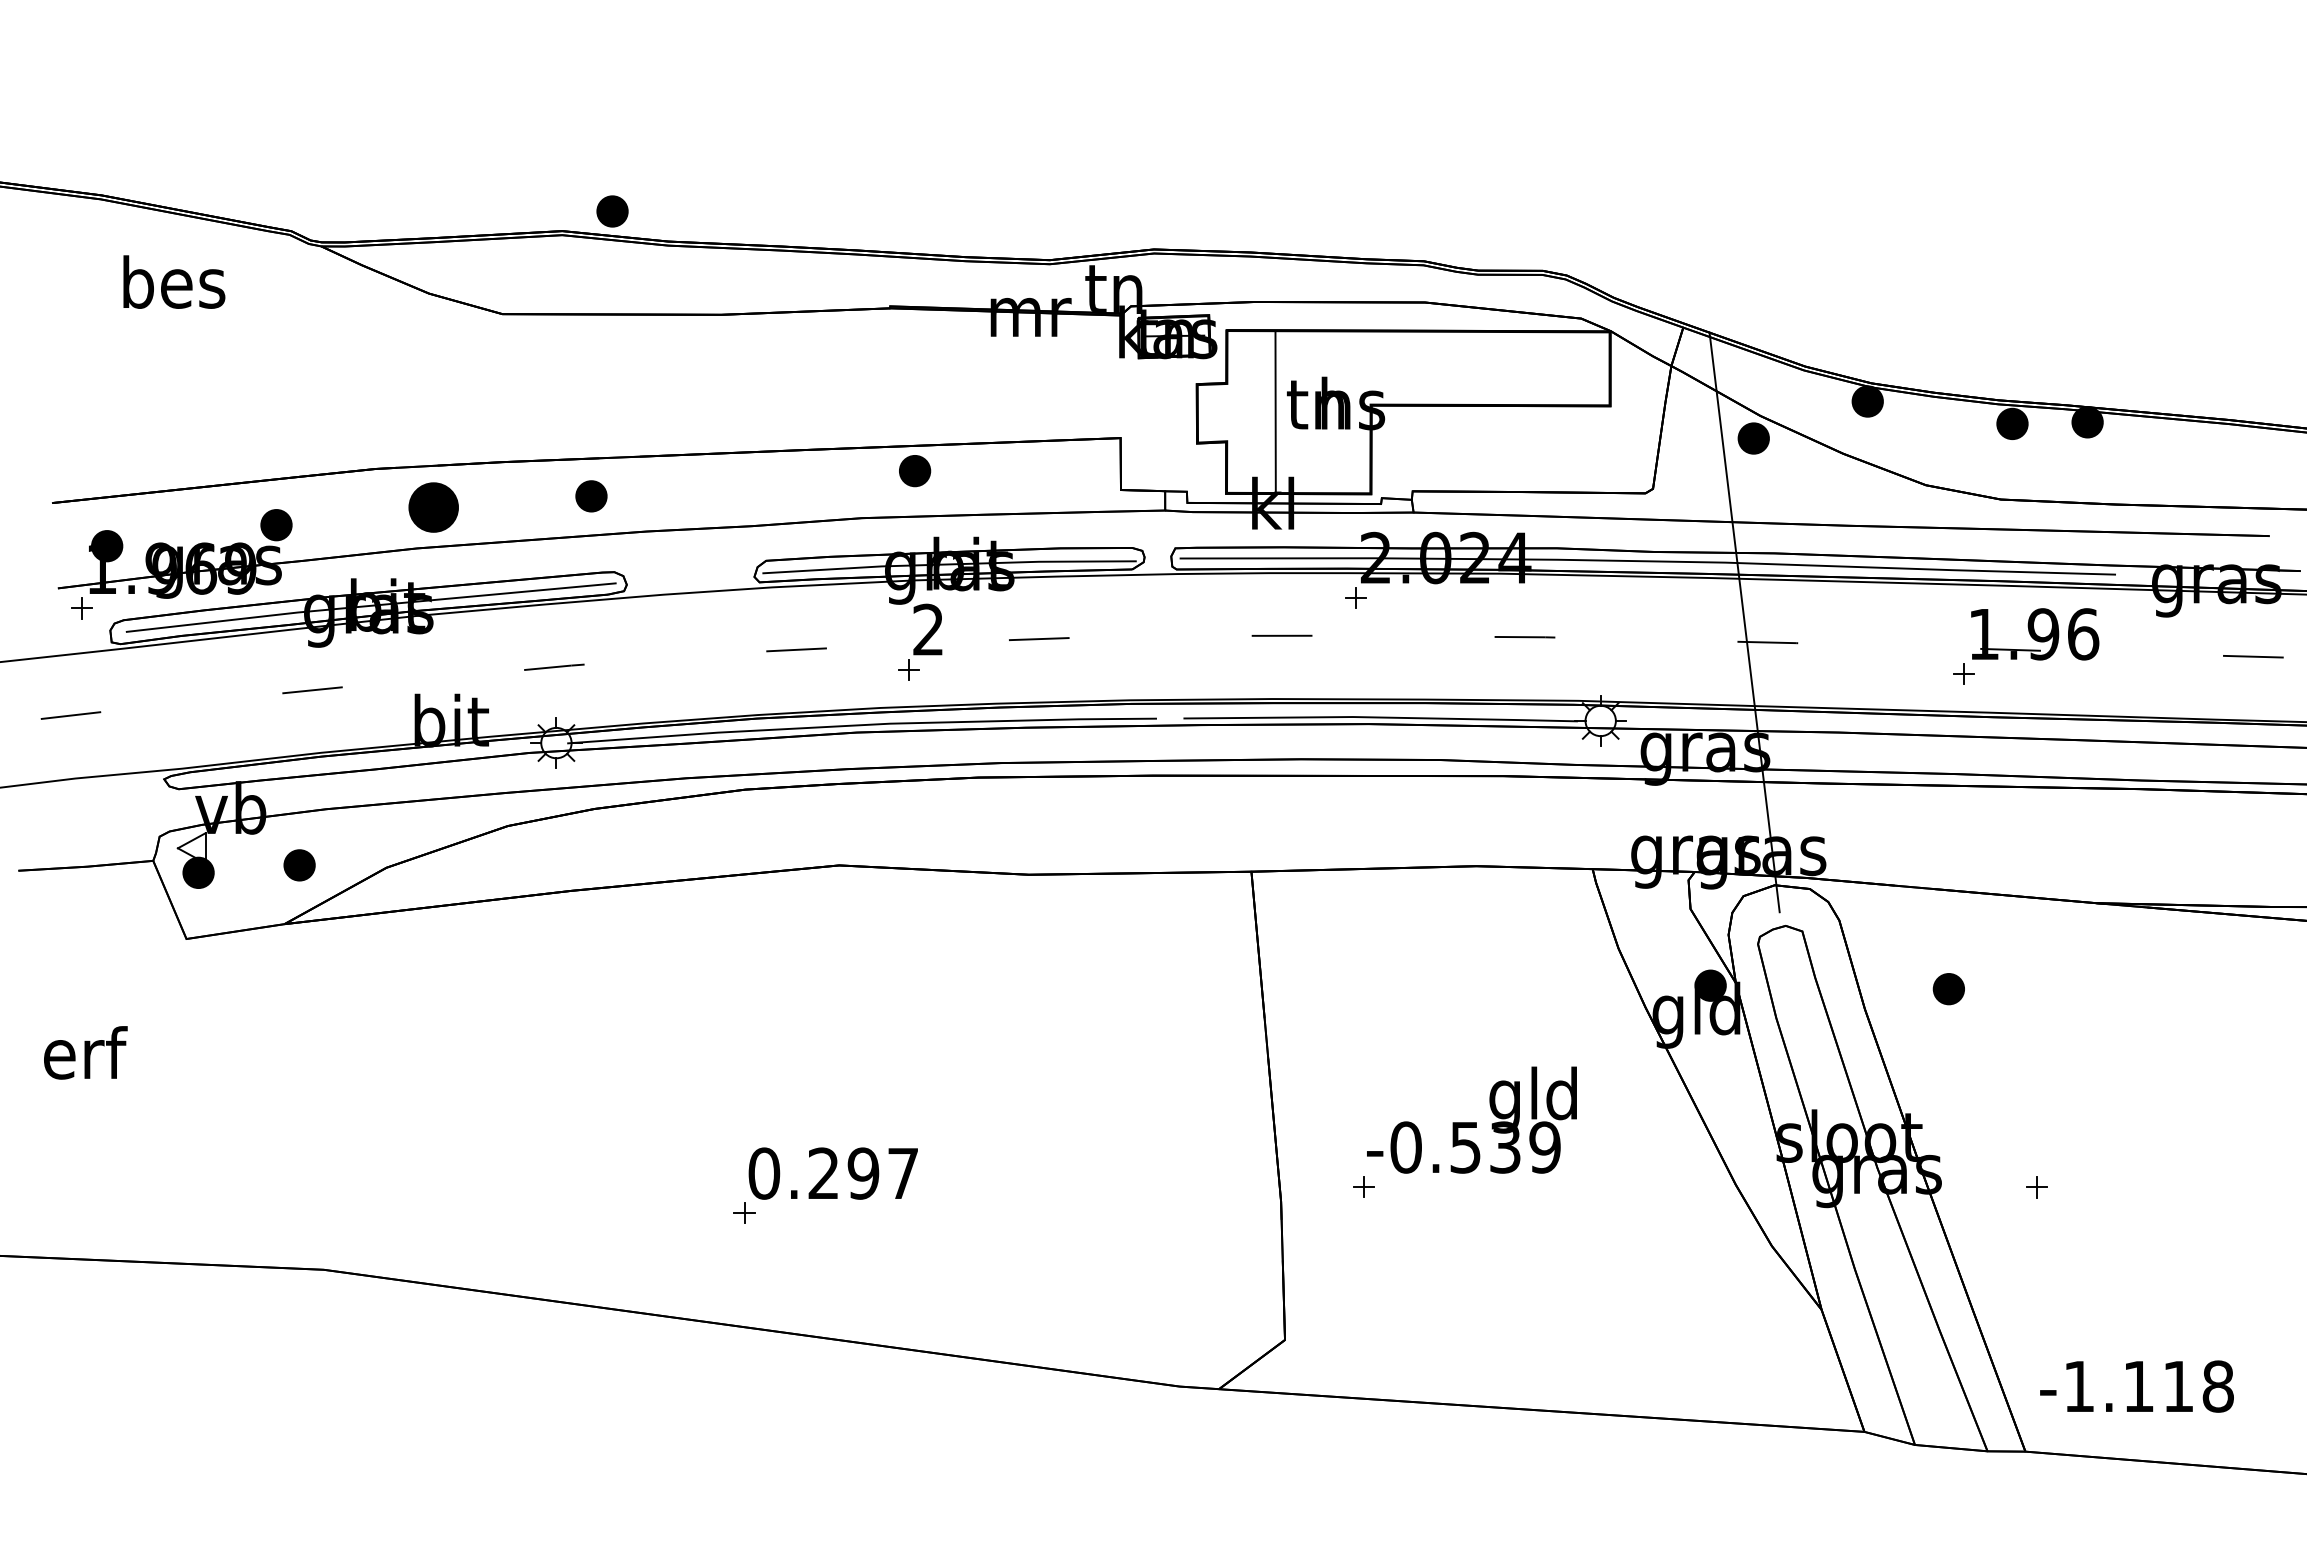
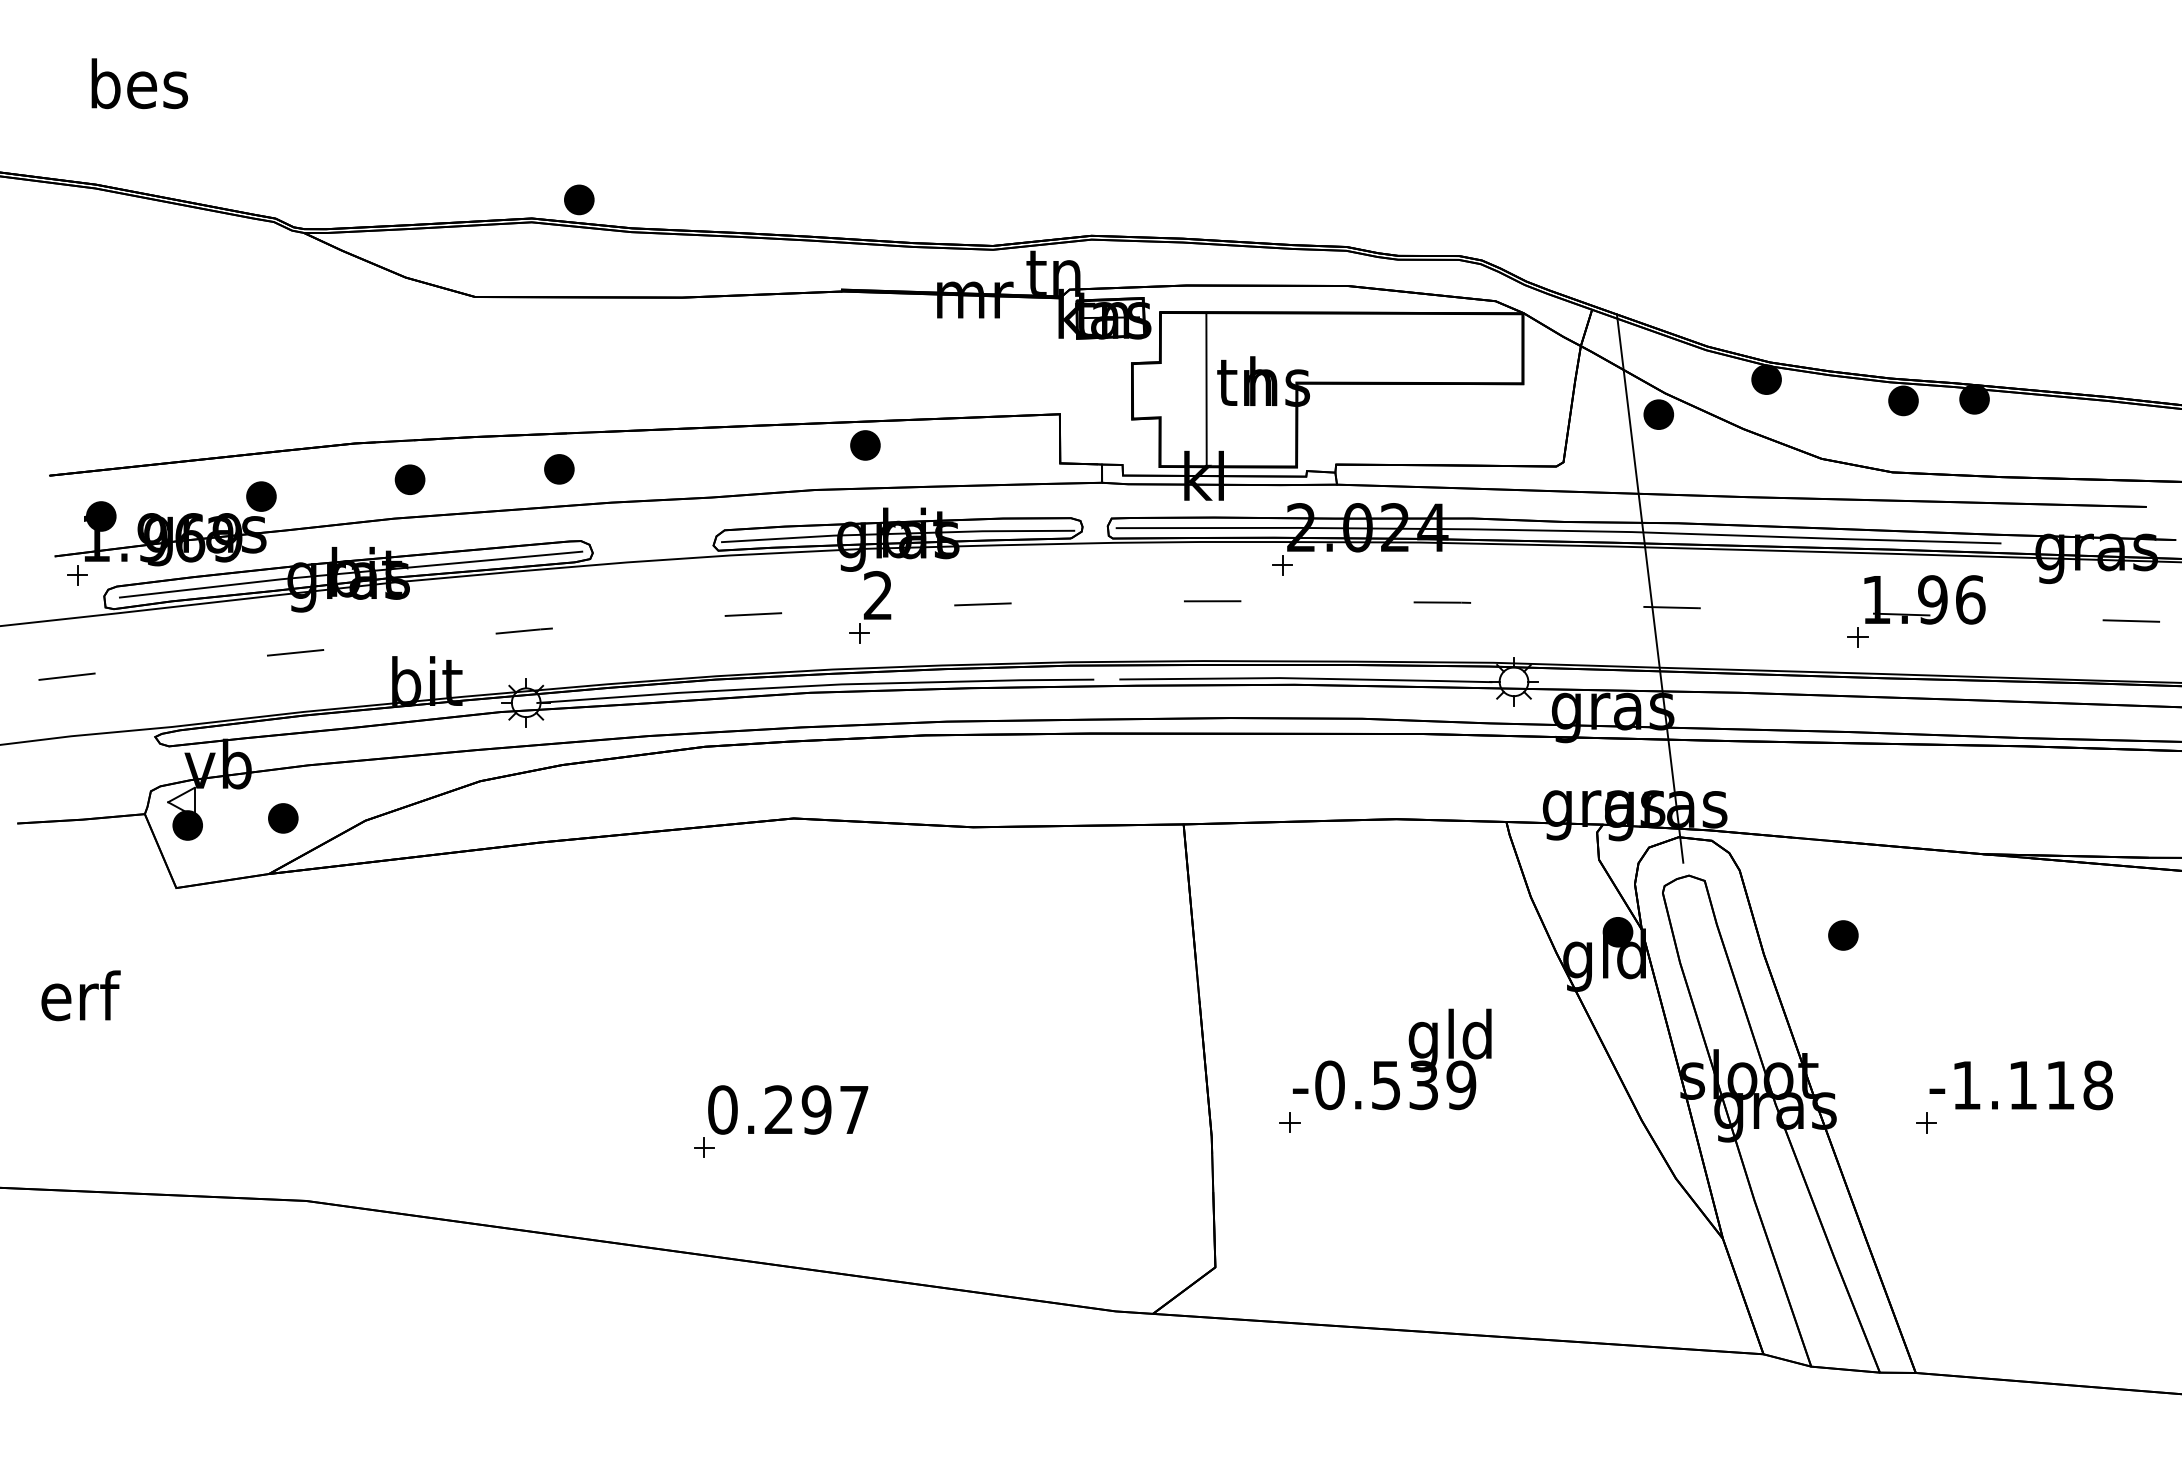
text: (174, 281) -> (139, 83), moved
part: (433, 507) -> (409, 479), size x0.62
text: (2136, 1386) -> (2020, 1085), moved

